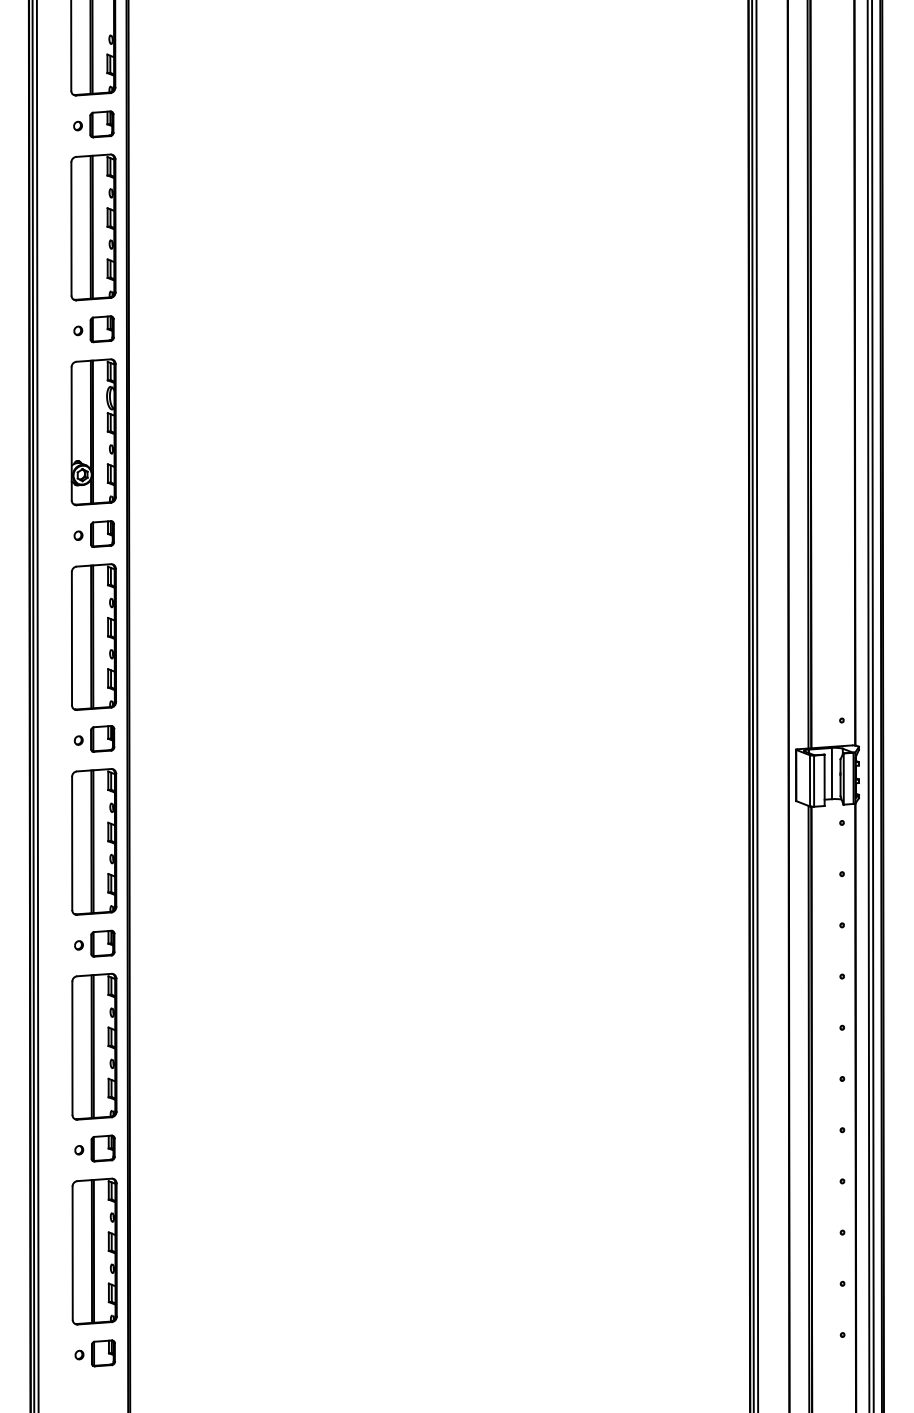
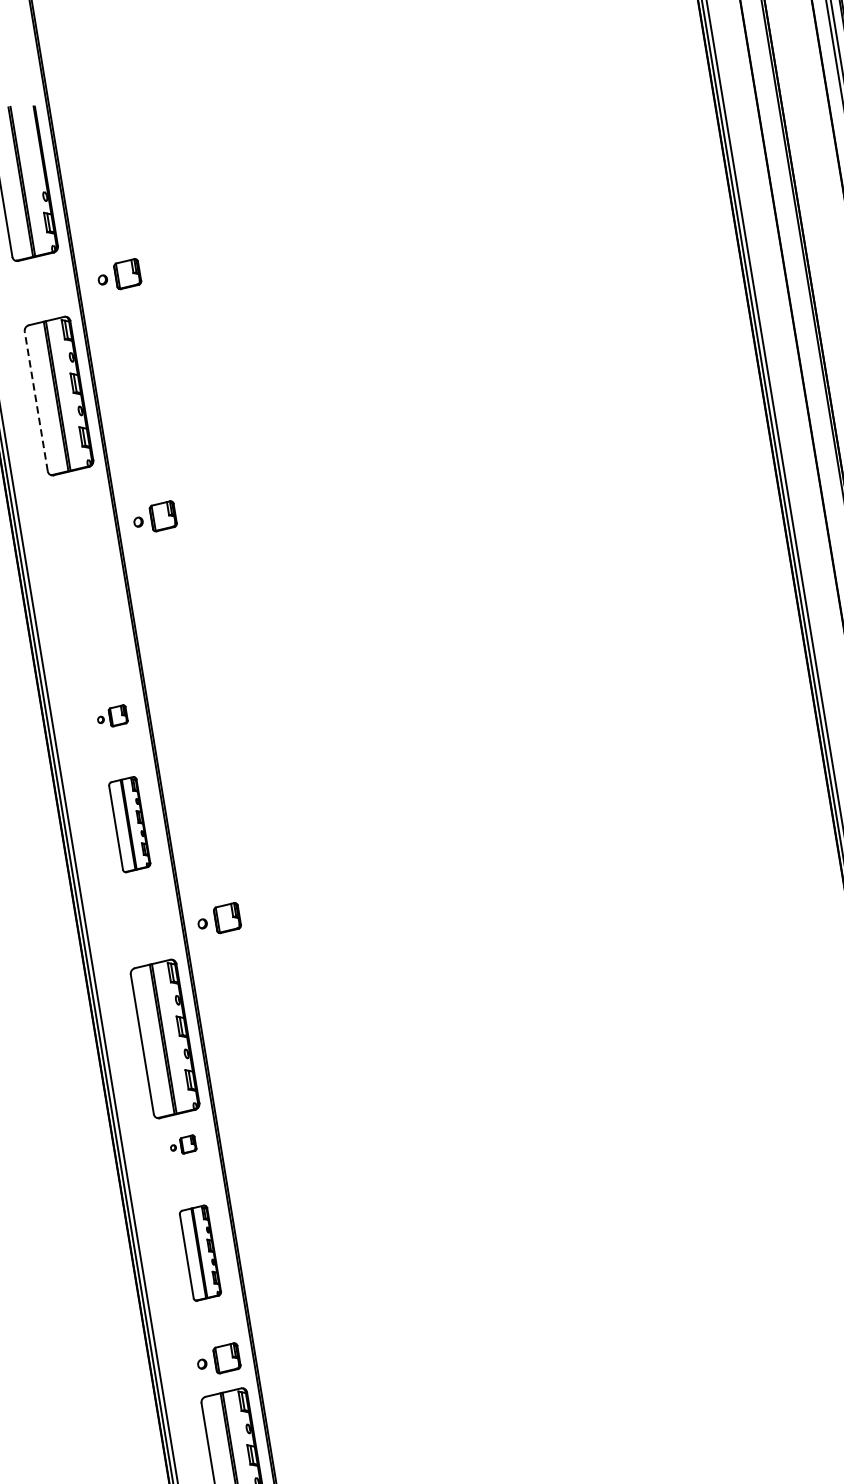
part: (93, 124) -> (118, 275), moved
line: (71, 228) -> (36, 400), solid -> dashed
part: (93, 329) -> (154, 518), moved
part: (93, 432) -> (94, 610), removed
part: (93, 533) -> (111, 716), size x0.7
part: (93, 636) -> (129, 824), size x0.6
part: (94, 738) -> (218, 919), moved
part: (94, 943) -> (182, 1145), size x0.6
part: (94, 1046) -> (200, 1253), size x0.6

